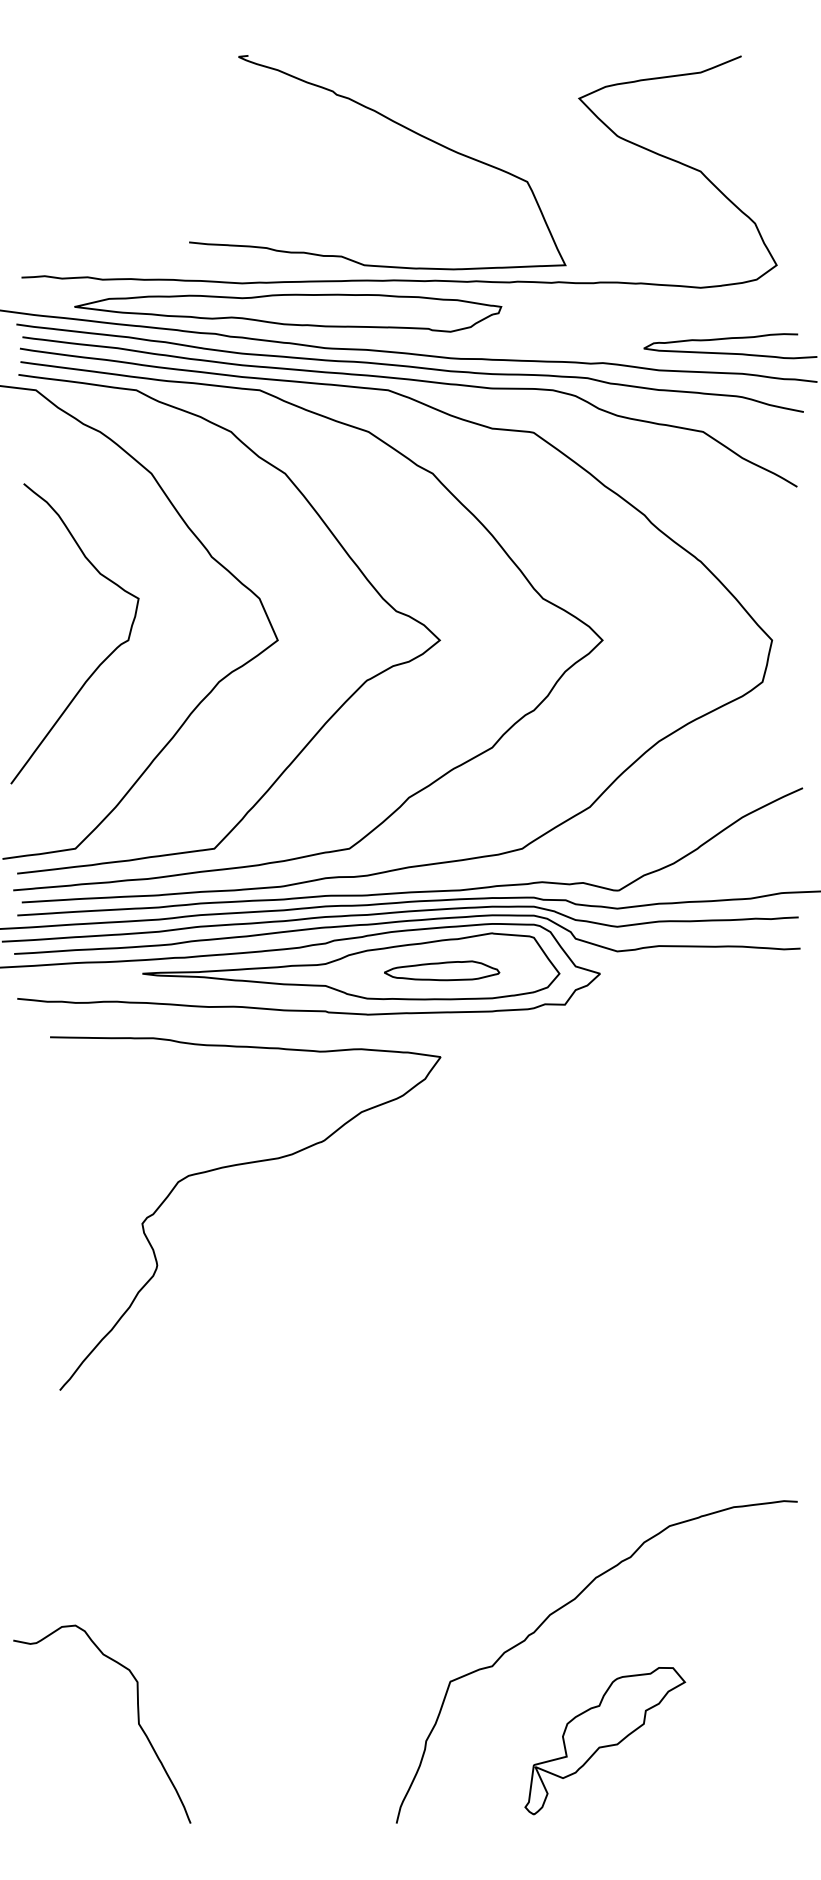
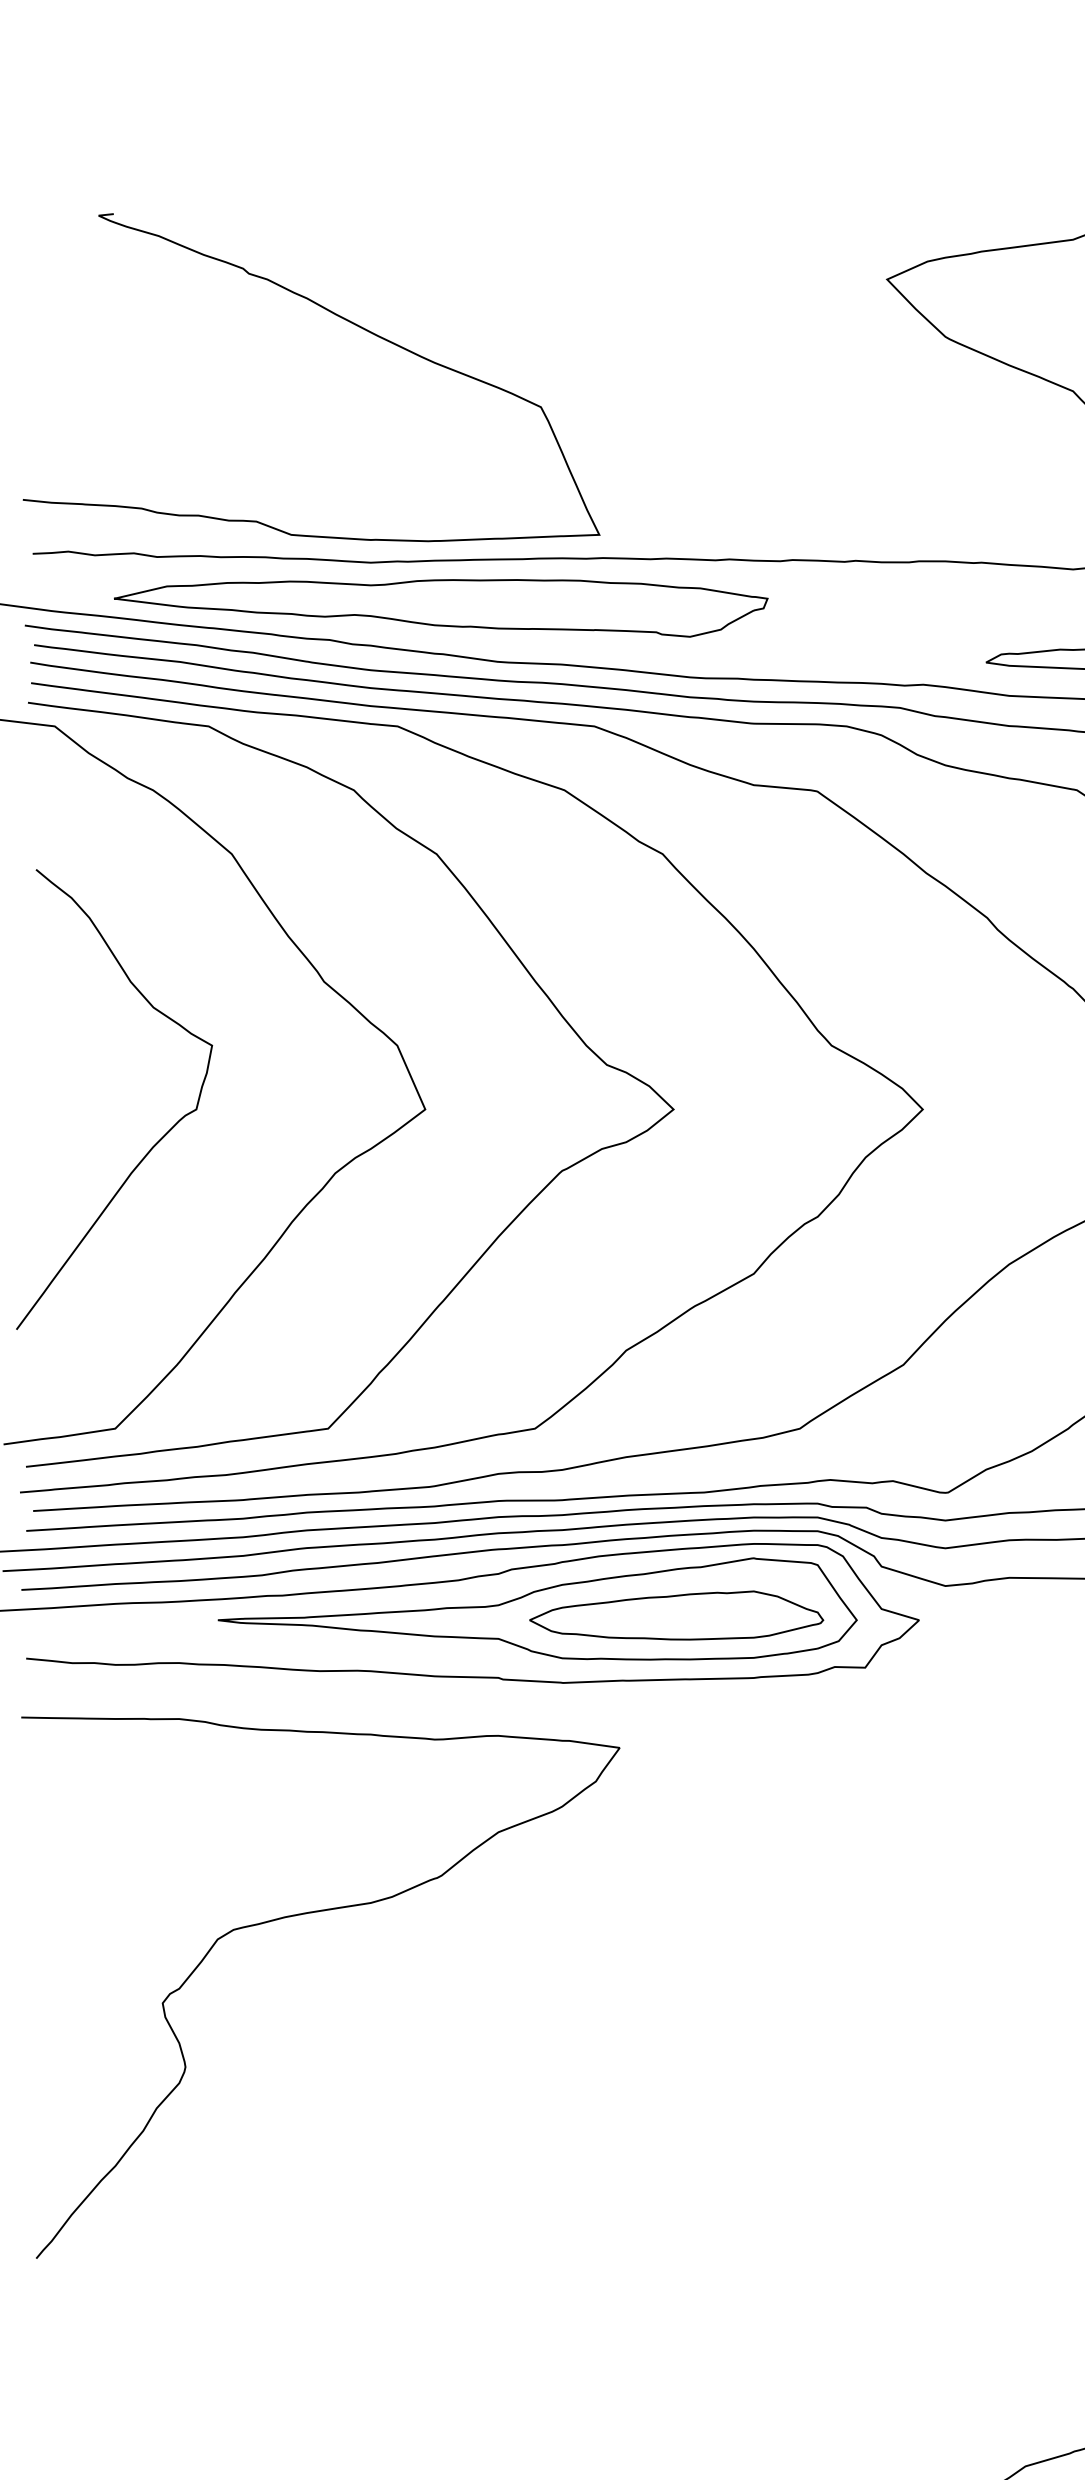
curve: (397, 124) -> (342, 319), moved
part: (441, 970) -> (676, 1615), size x1.67
curve: (240, 1165) -> (313, 1913), moved

